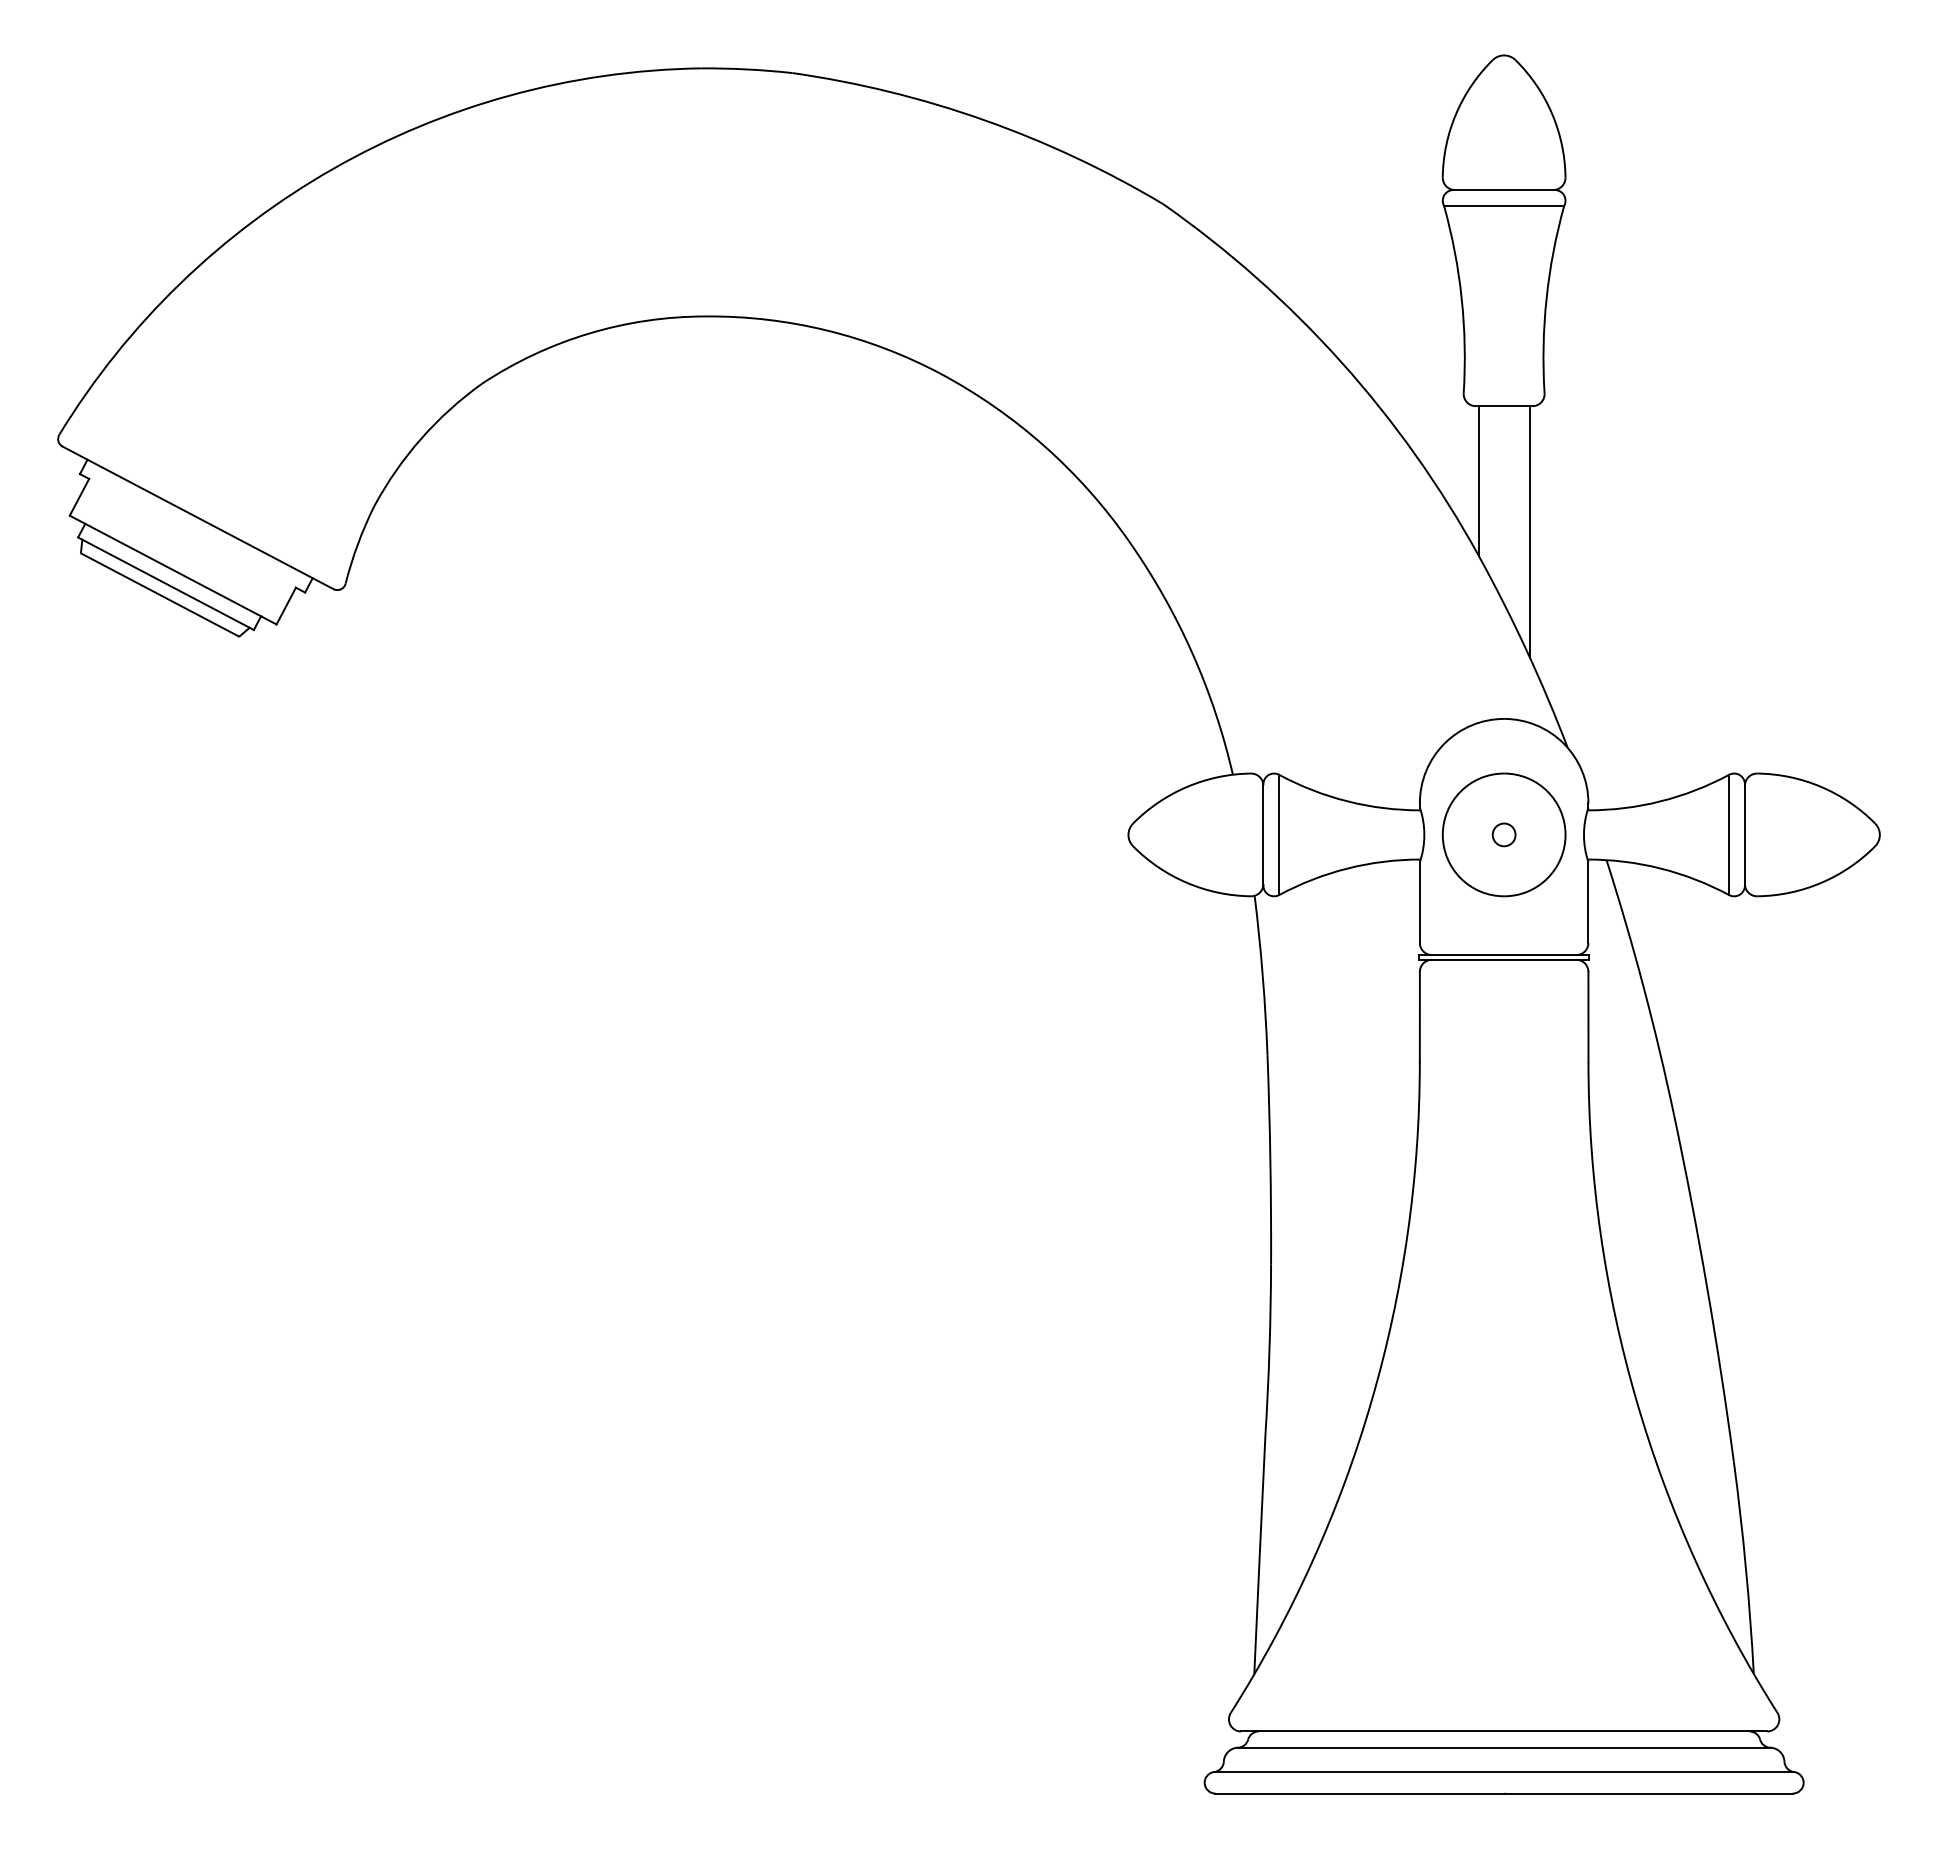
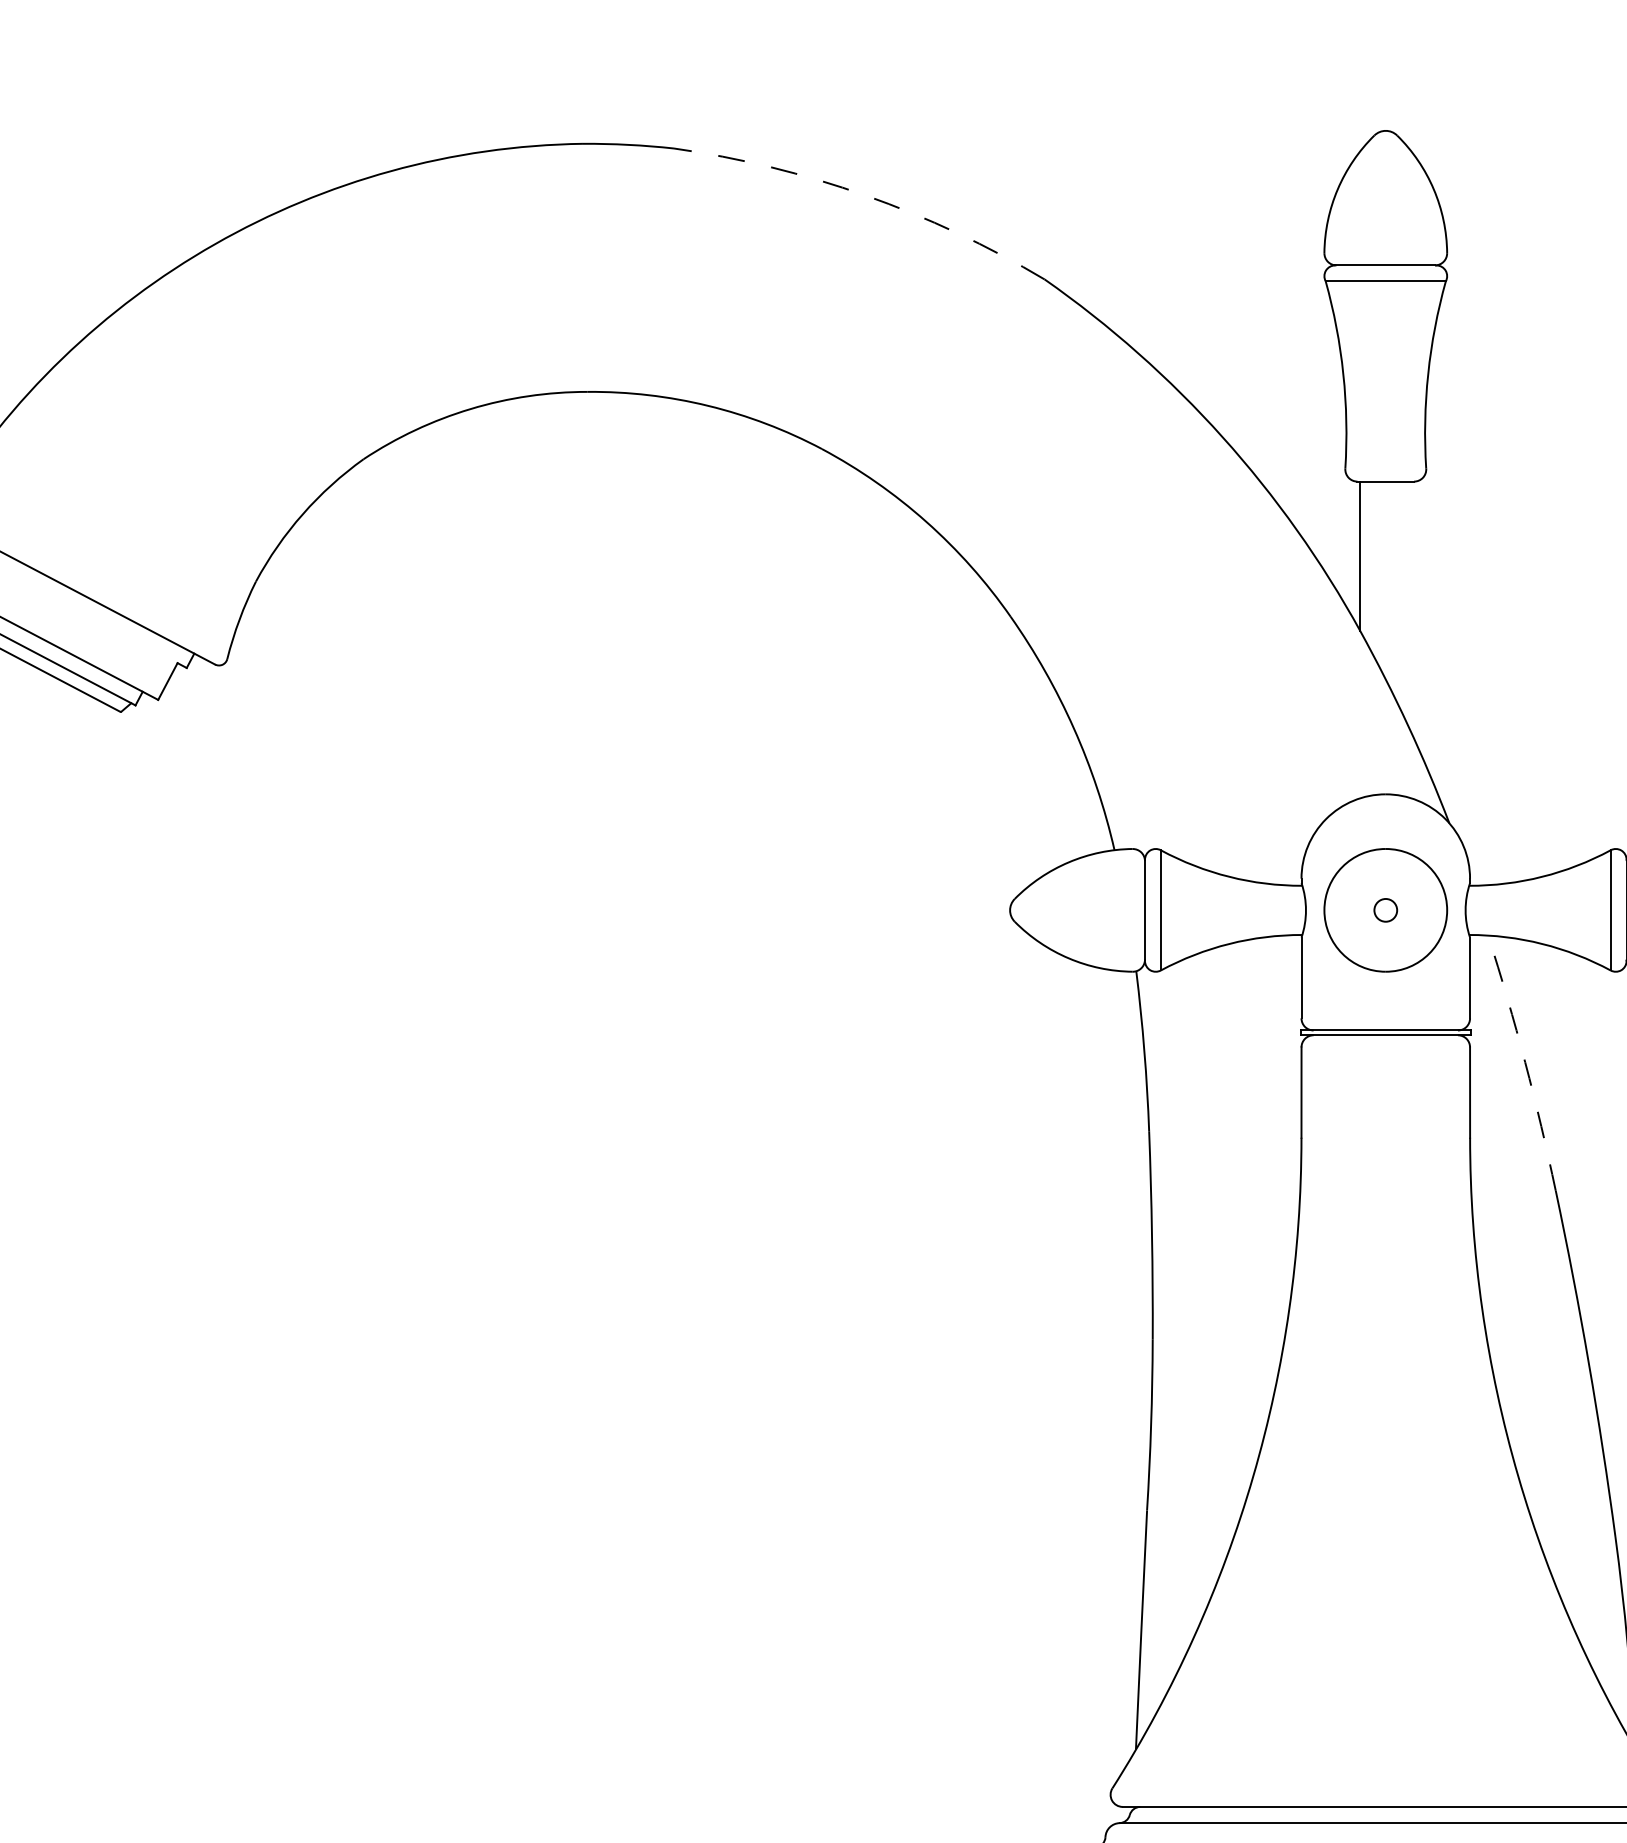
arc: (984, 120) -> (866, 195), solid -> dashed
line: (1529, 531) -> (1411, 606), removed
arc: (1643, 986) -> (1525, 1061), solid -> dashed

